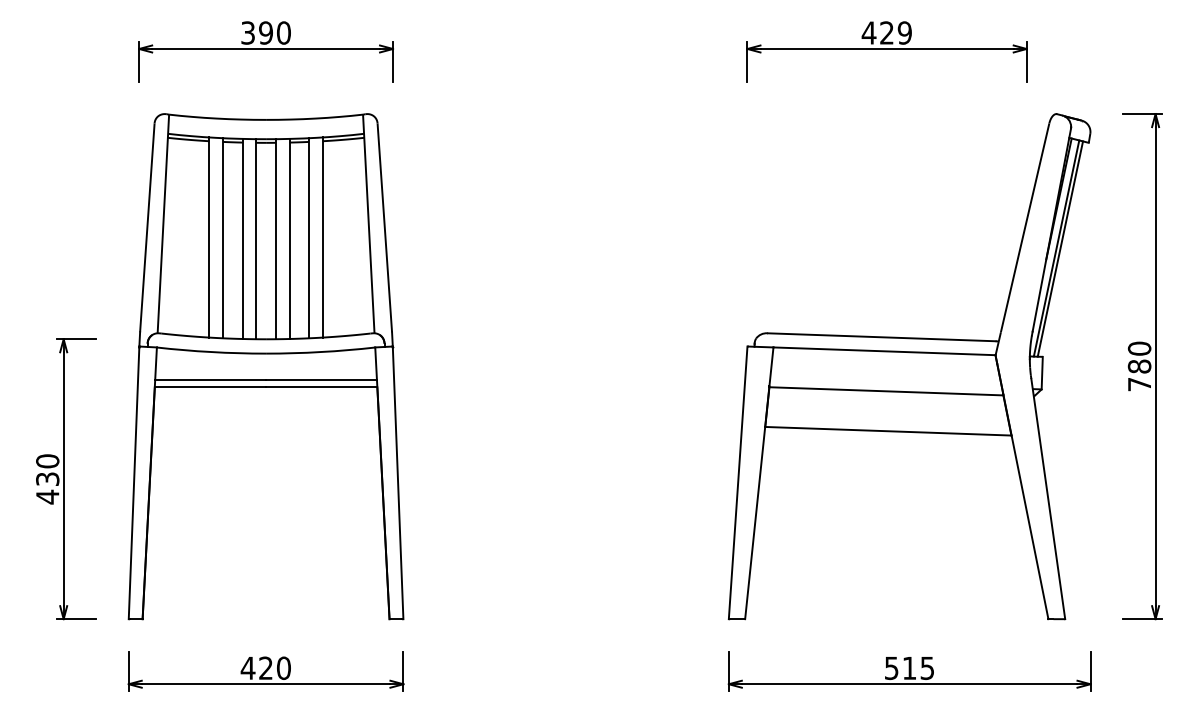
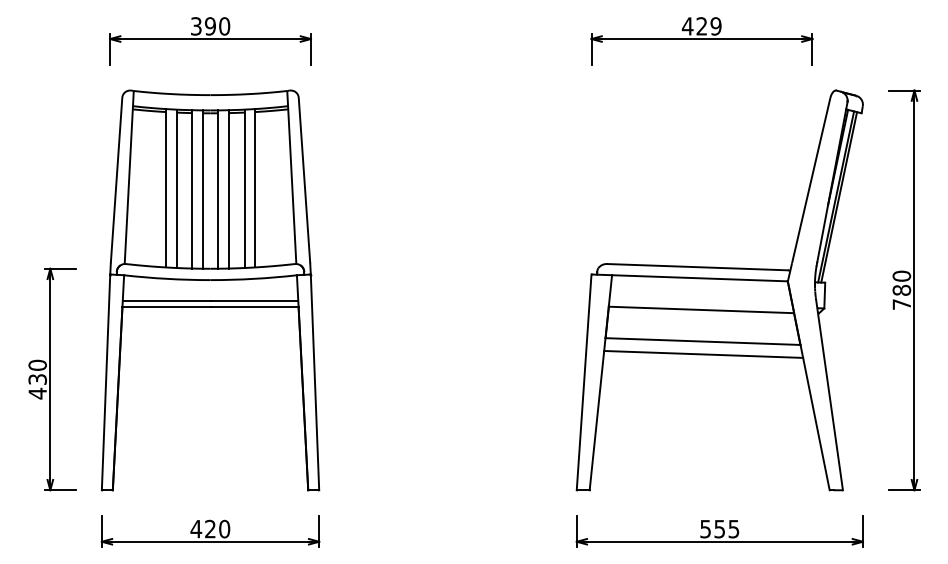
line: (888, 447) -> (703, 354), added
text: (909, 668) -> (719, 529), 515 -> 555

